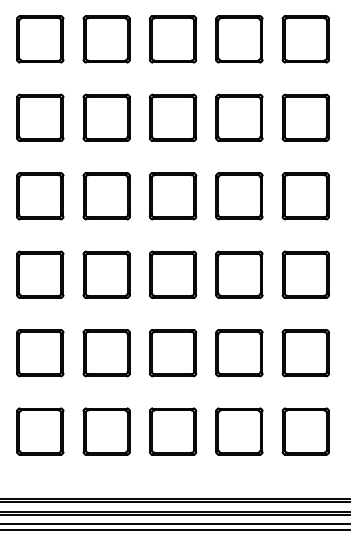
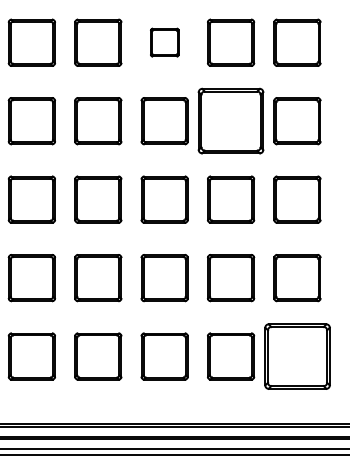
part: (173, 117) -> (165, 42), size x0.6
part: (239, 196) -> (231, 121), size x1.4
part: (305, 431) -> (297, 356), size x1.4

